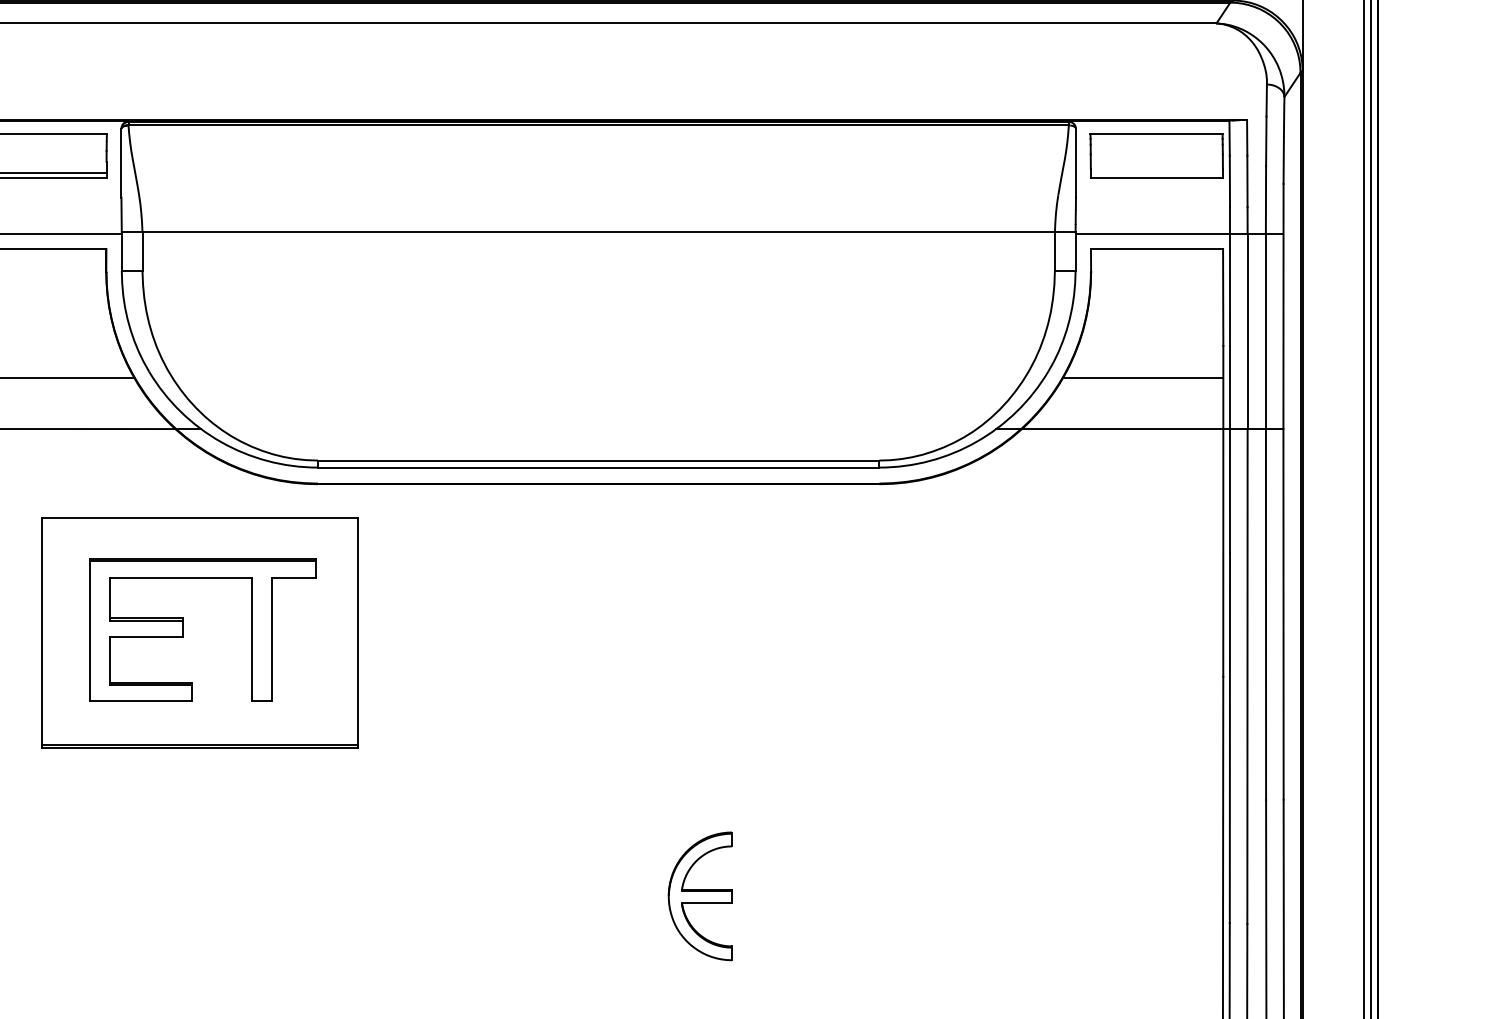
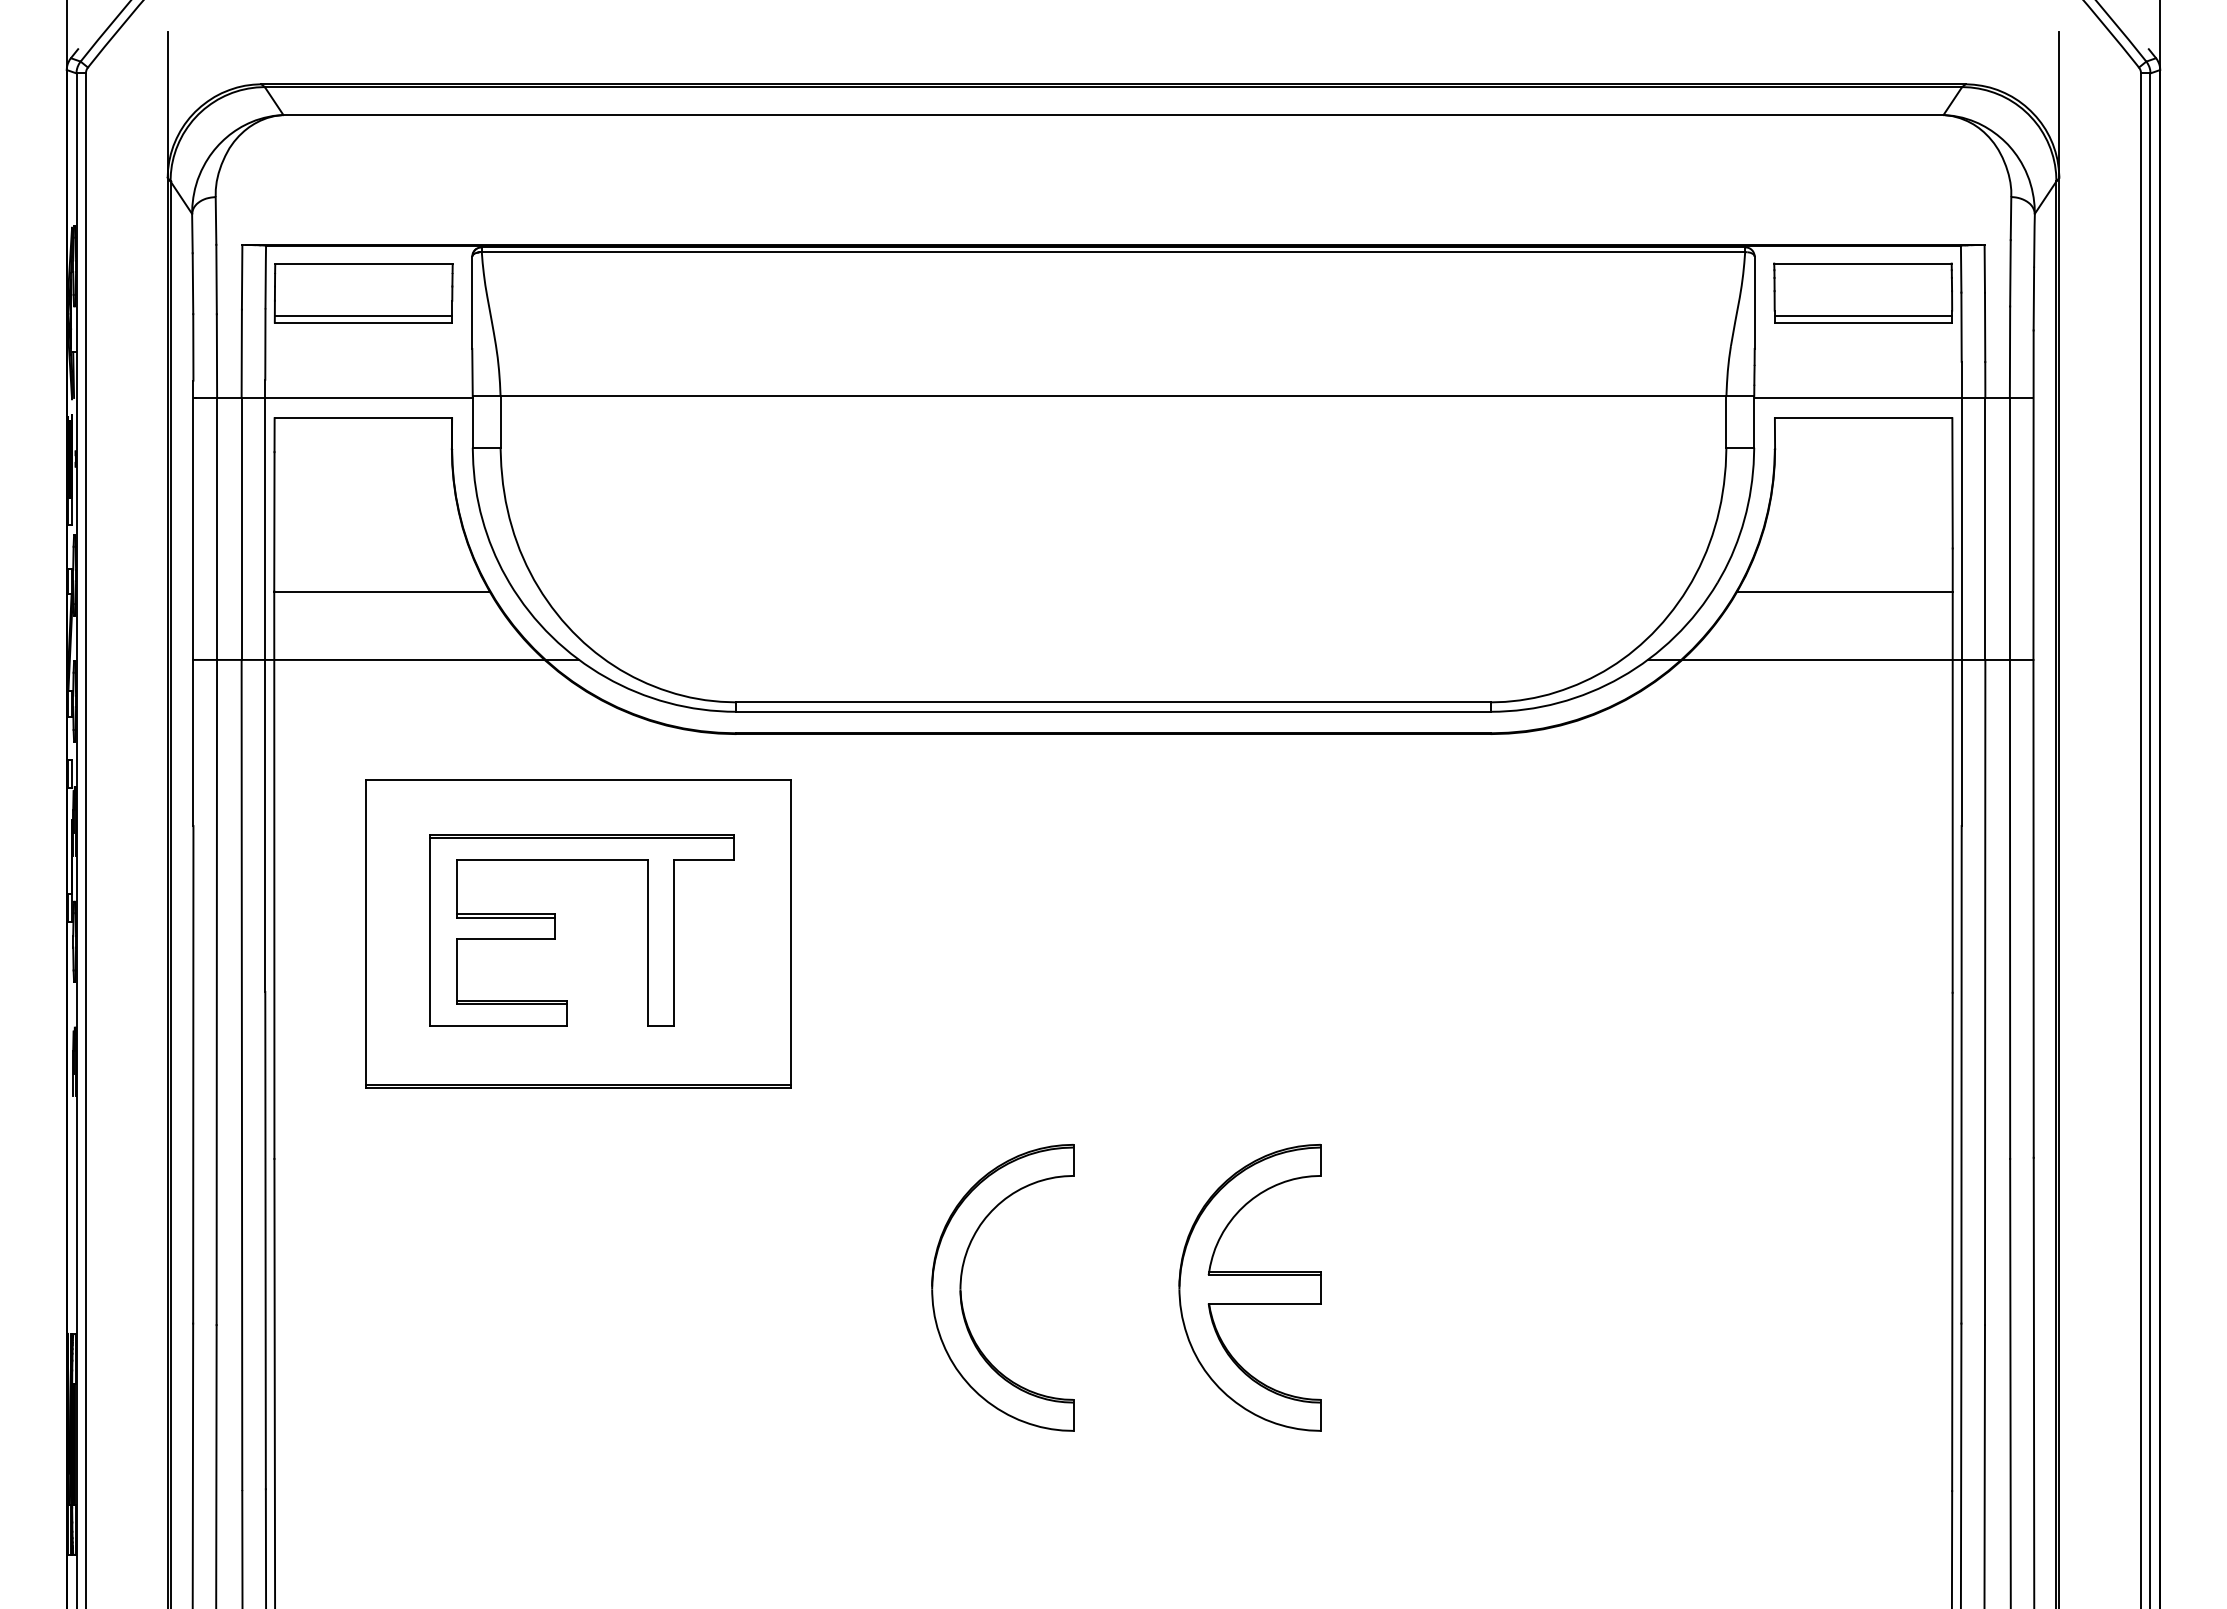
line: (1156, 172) -> (1863, 315), added
part: (485, 896) -> (961, 1287), added
part: (699, 896) -> (1249, 1287), size x1.67

